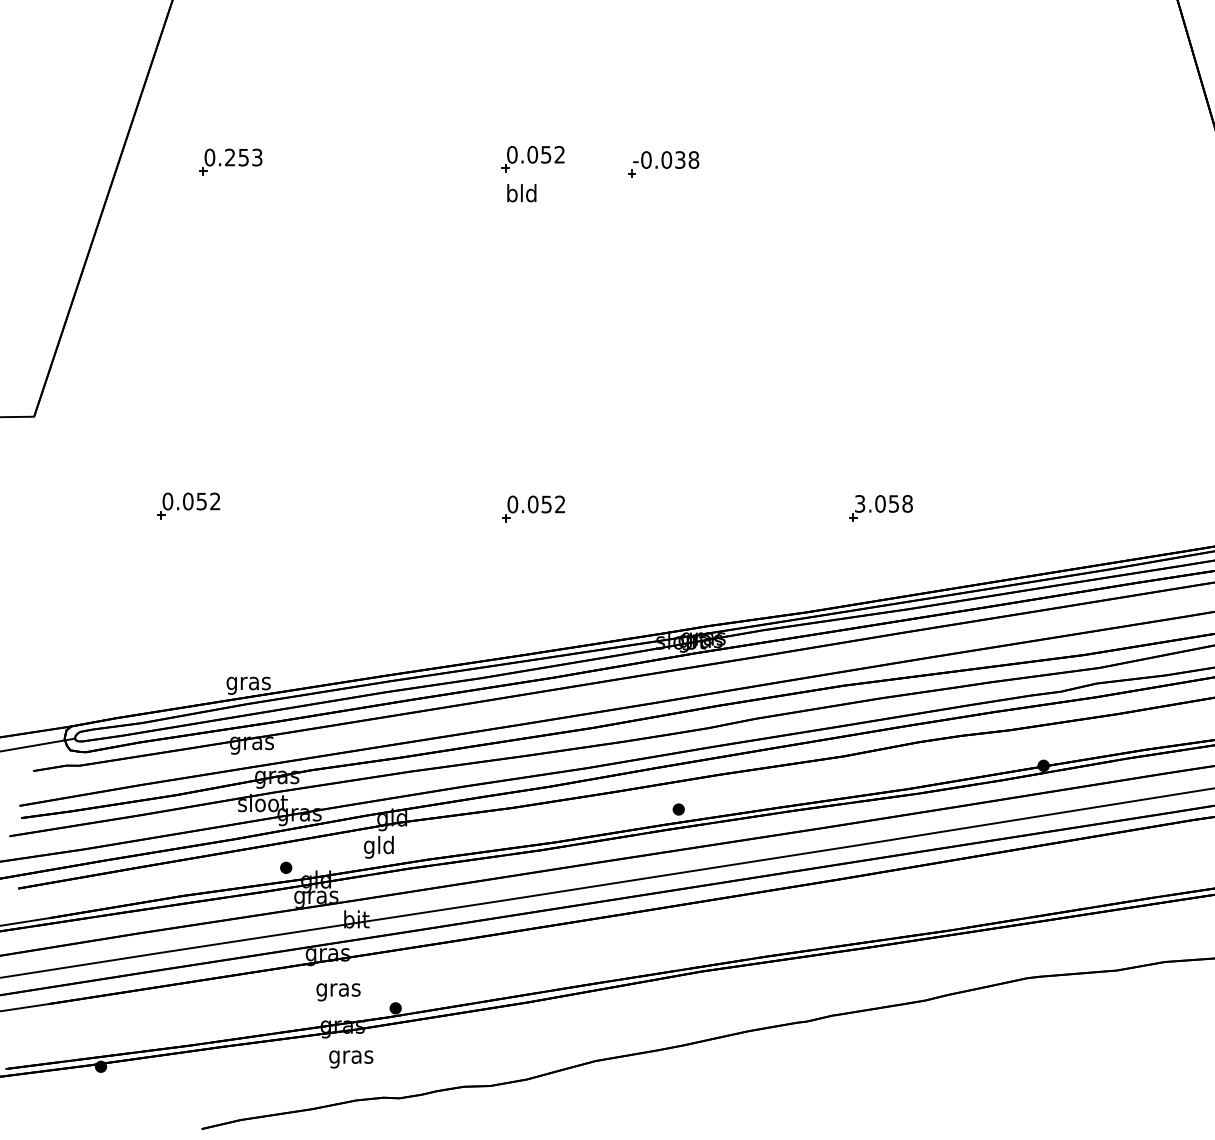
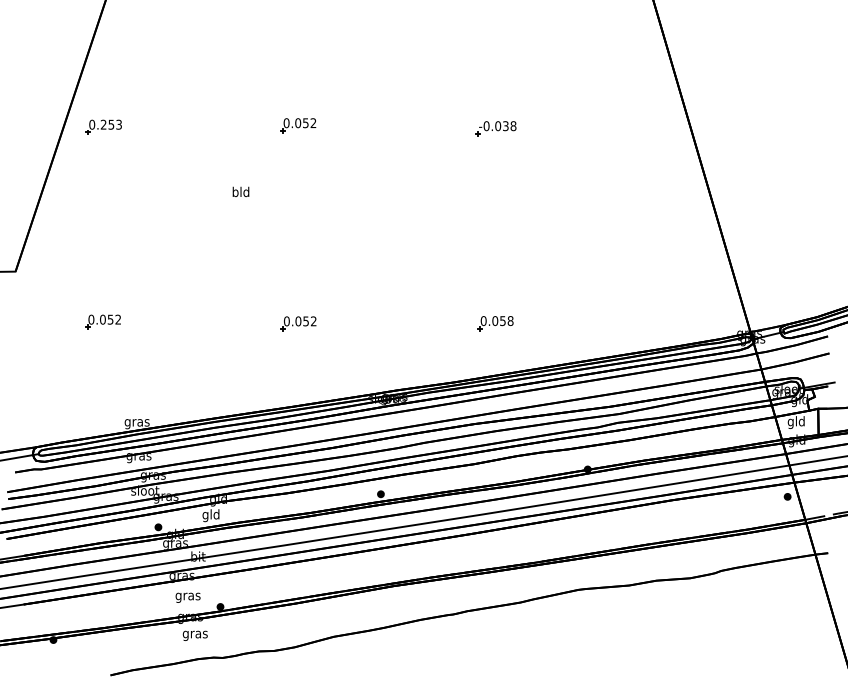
part: (229, 160) -> (103, 126), moved
part: (662, 164) -> (495, 128), moved
text: (520, 192) -> (240, 191), moved
text: (859, 502) -> (483, 320), 3.058 -> 0.058

